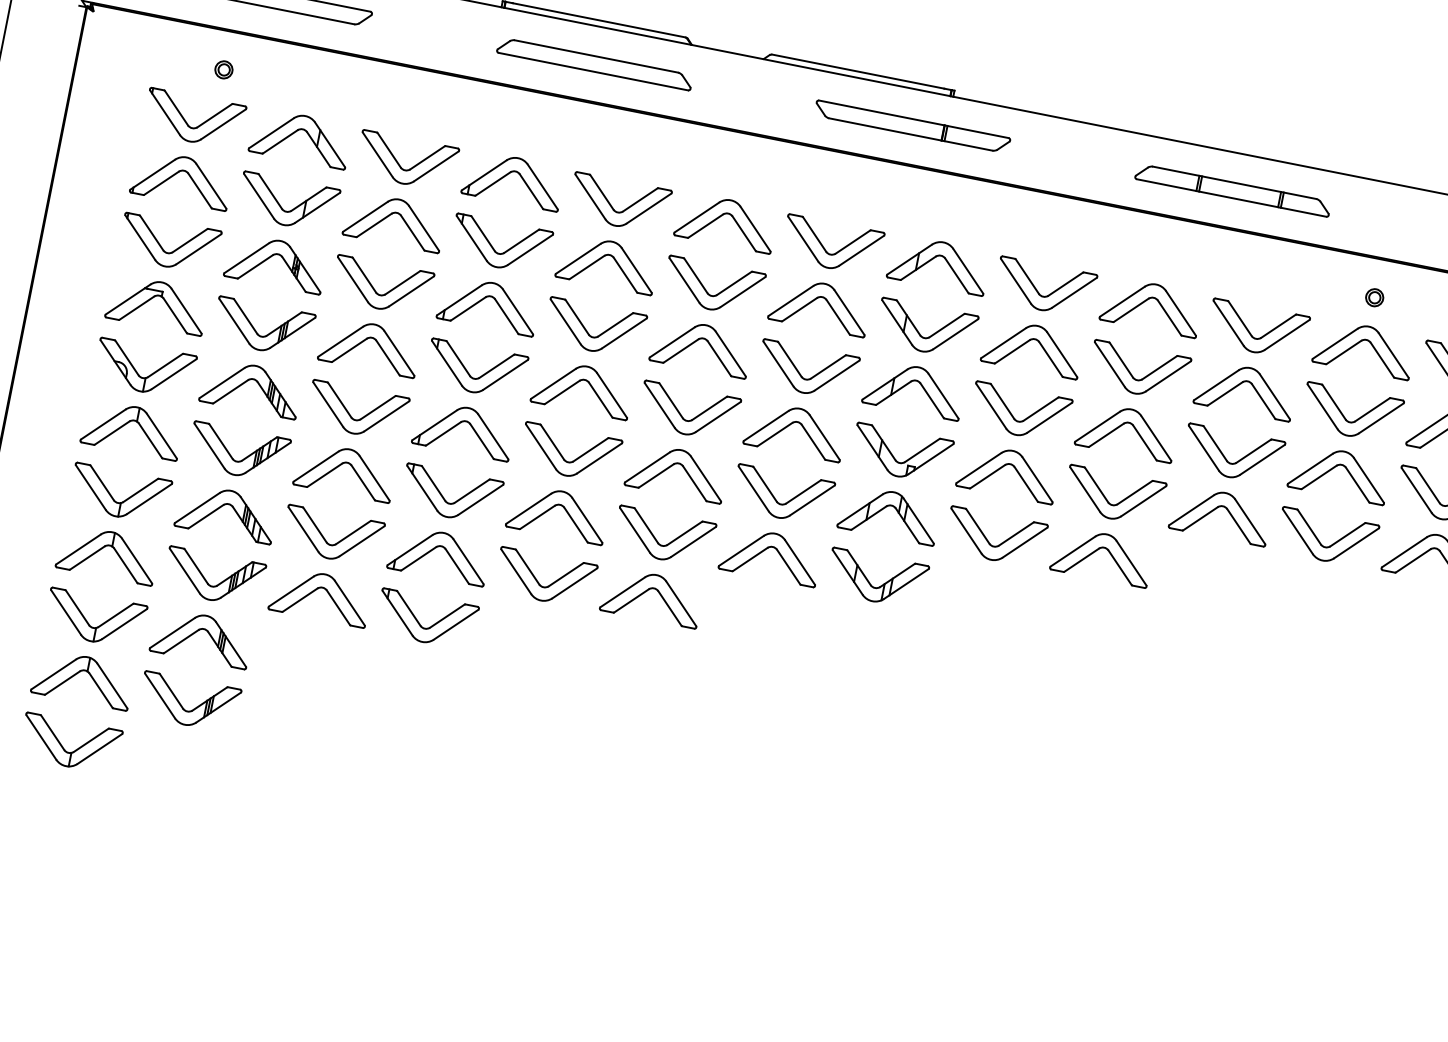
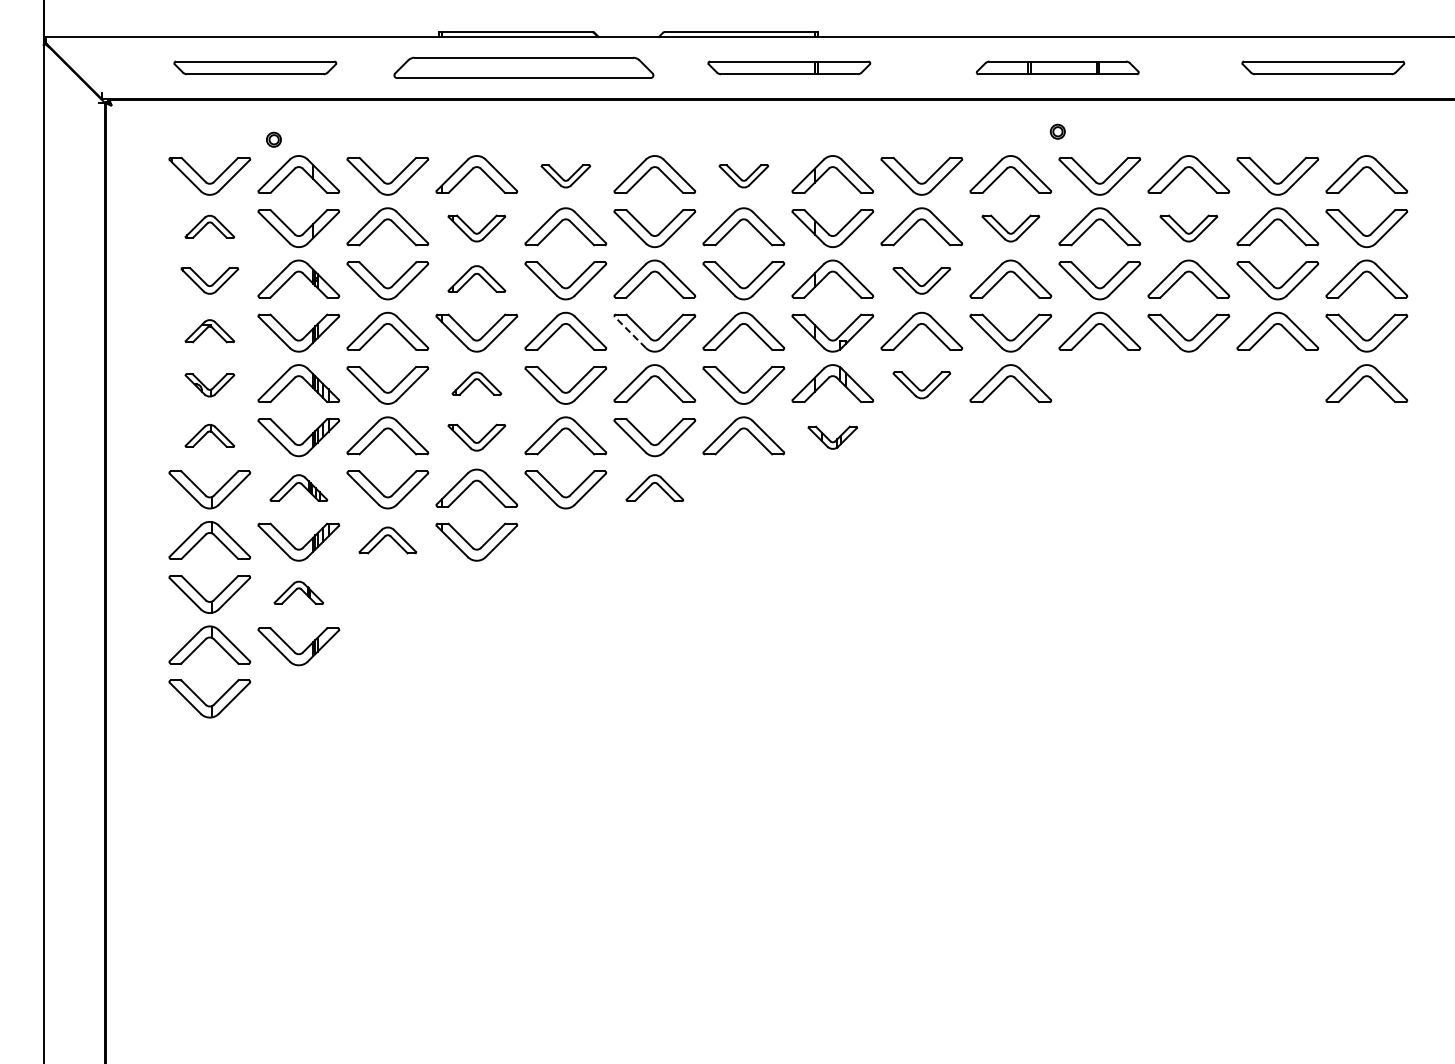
part: (594, 63) -> (523, 67), size x1.6
part: (223, 69) -> (273, 139), moved
part: (181, 179) -> (209, 226), size x0.6
part: (619, 203) -> (565, 176), size x0.6
part: (169, 243) -> (209, 280), size x0.7
part: (500, 244) -> (476, 228), size x0.7
part: (831, 245) -> (743, 176), size x0.6
part: (1374, 297) -> (1057, 131), moved
part: (157, 303) -> (209, 330), size x0.6
part: (488, 304) -> (476, 278), size x0.7
part: (144, 369) -> (209, 385), size x0.6
part: (1138, 371) -> (1010, 228), size x0.7
line: (659, 405) -> (630, 332), solid -> dashed
part: (1020, 412) -> (921, 280), size x0.7
part: (1351, 413) -> (1188, 228), size x0.7
part: (132, 428) -> (209, 435), size x0.6
part: (463, 429) -> (476, 383), size x0.6
part: (451, 494) -> (476, 437), size x0.7
part: (226, 512) -> (298, 487), size x0.7
part: (995, 537) -> (921, 385), size x0.7
part: (876, 578) -> (832, 437), size x0.6
part: (320, 596) -> (387, 540), size x0.7
part: (651, 596) -> (654, 487), size x0.7
part: (201, 637) -> (298, 592), size x0.6

